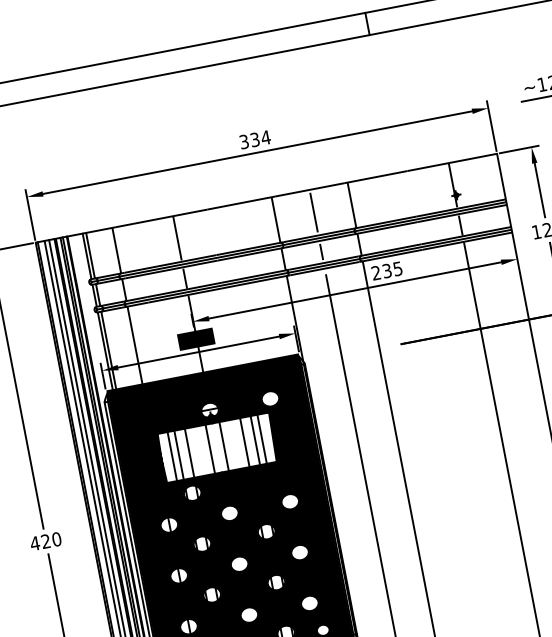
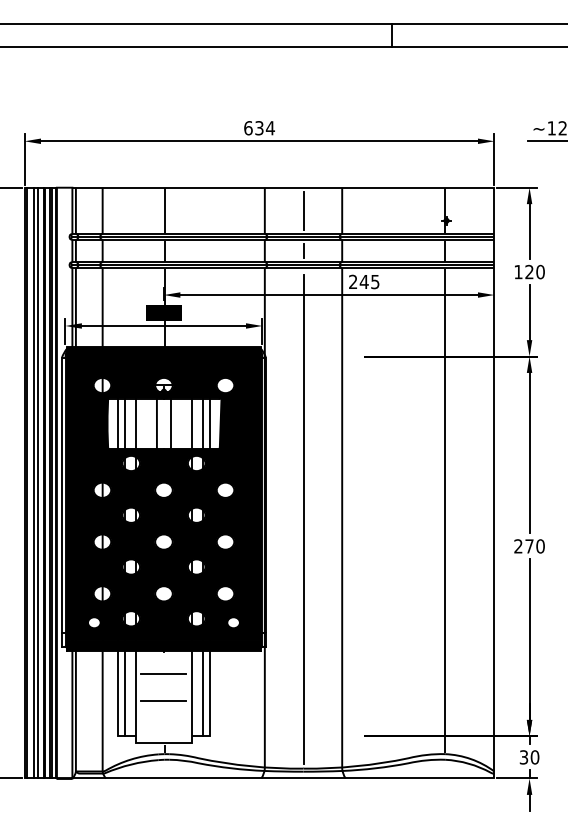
text: (244, 142) -> (248, 128), 334 -> 634
text: (386, 270) -> (363, 281), 235 -> 245

